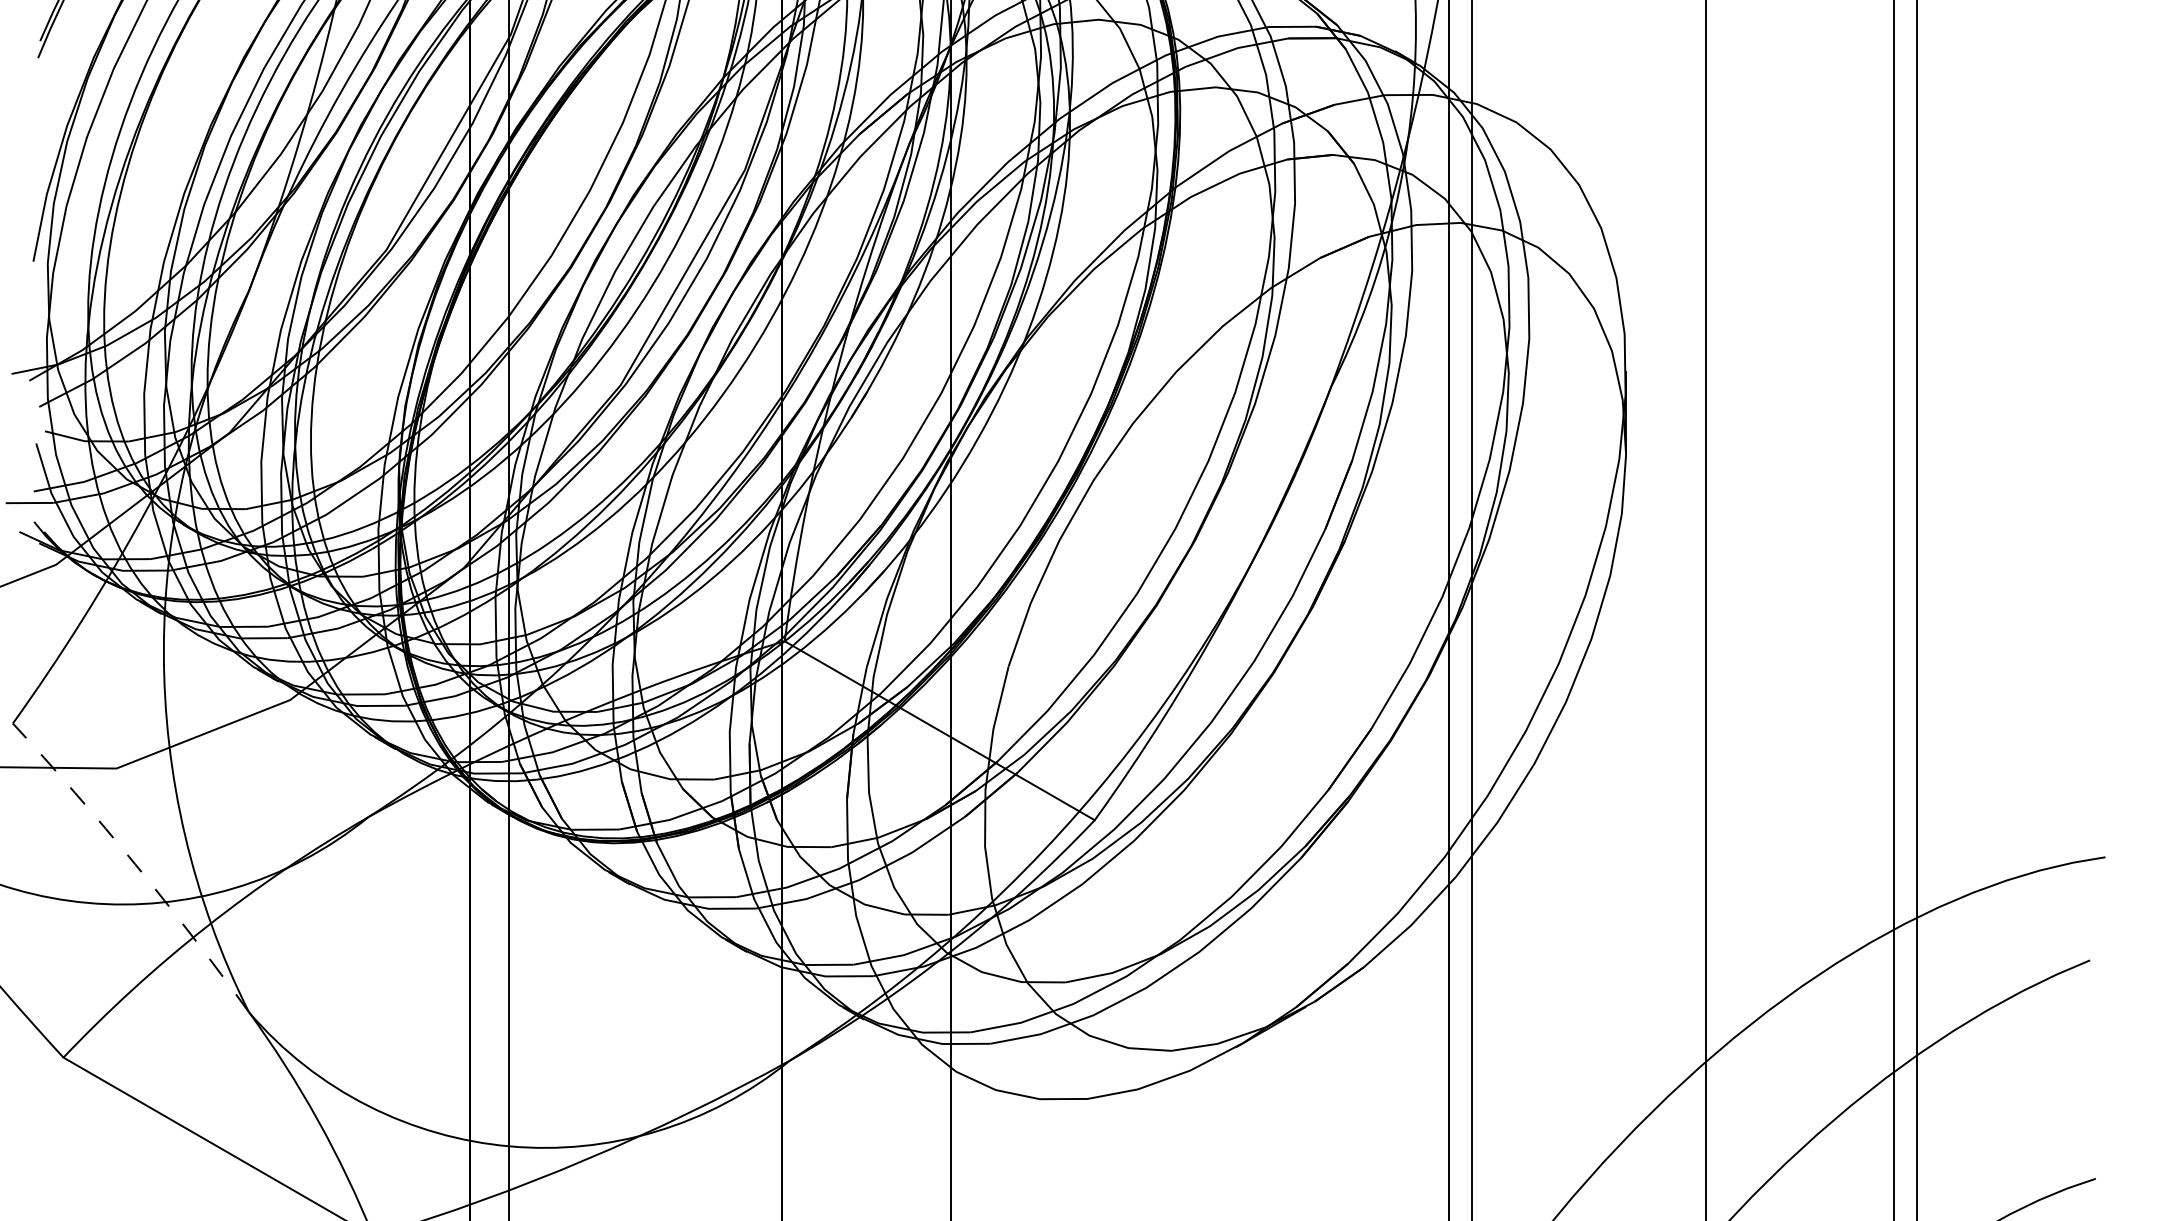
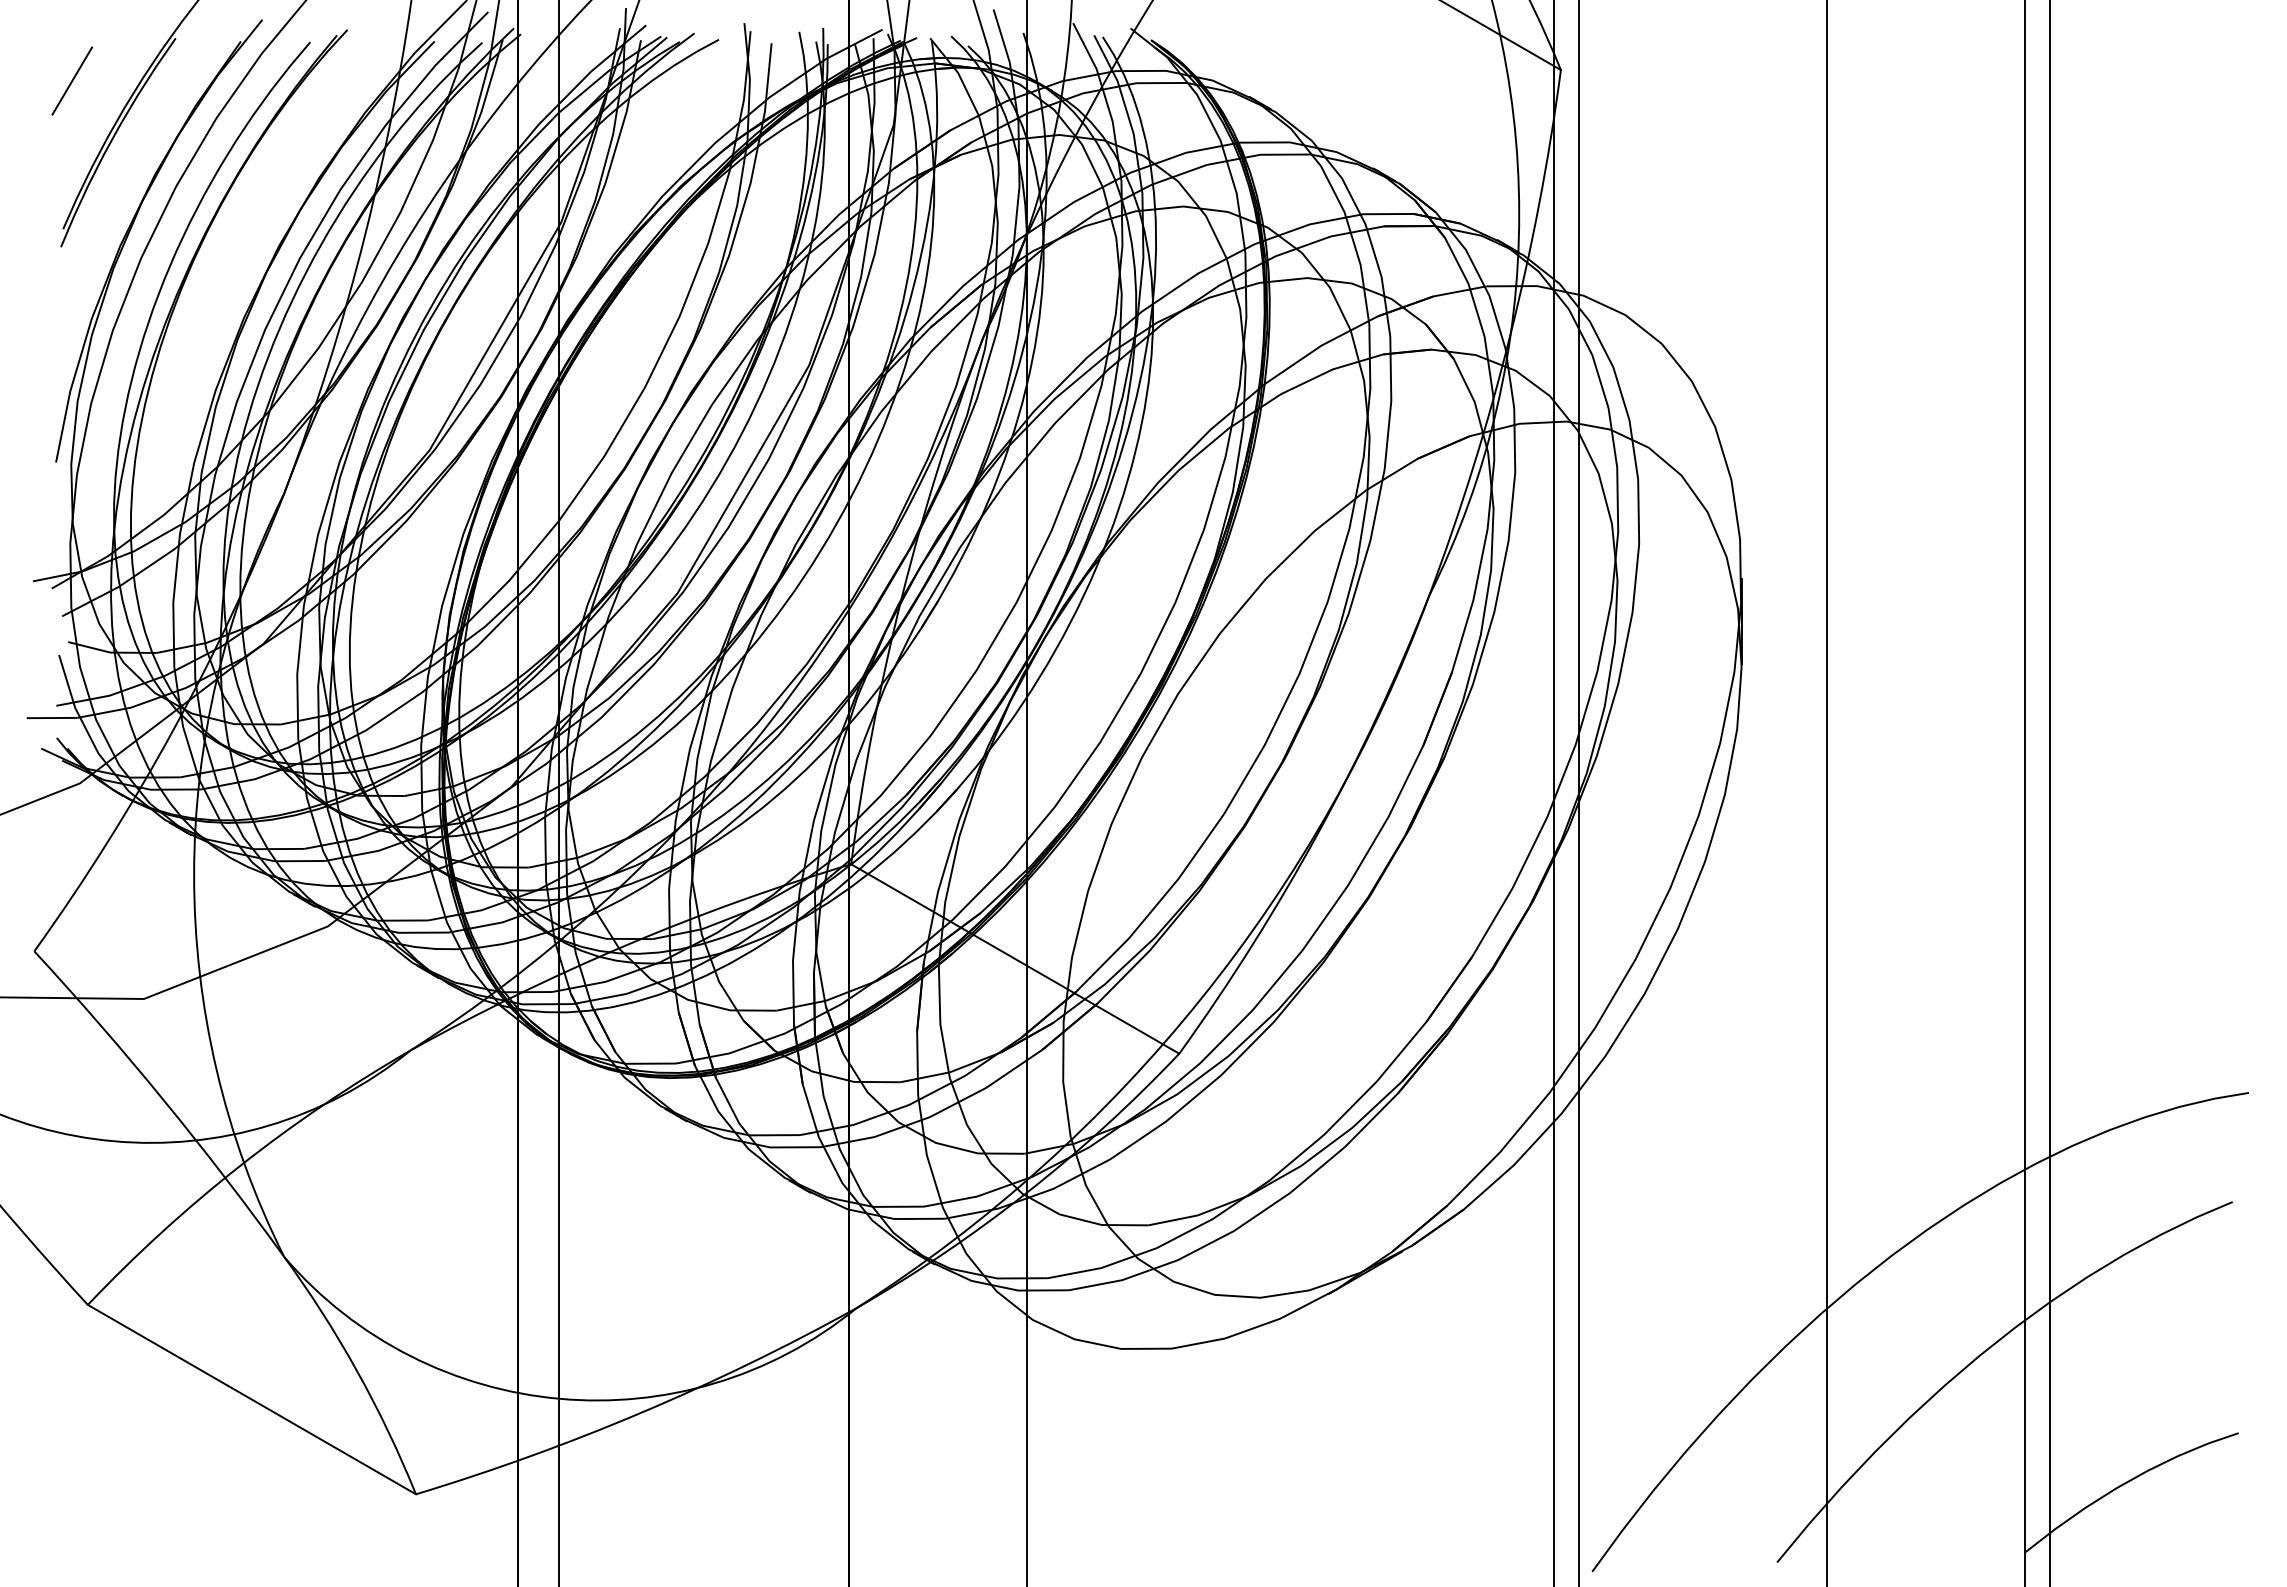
arc: (134, 864) -> (163, 1100), dashed -> solid

